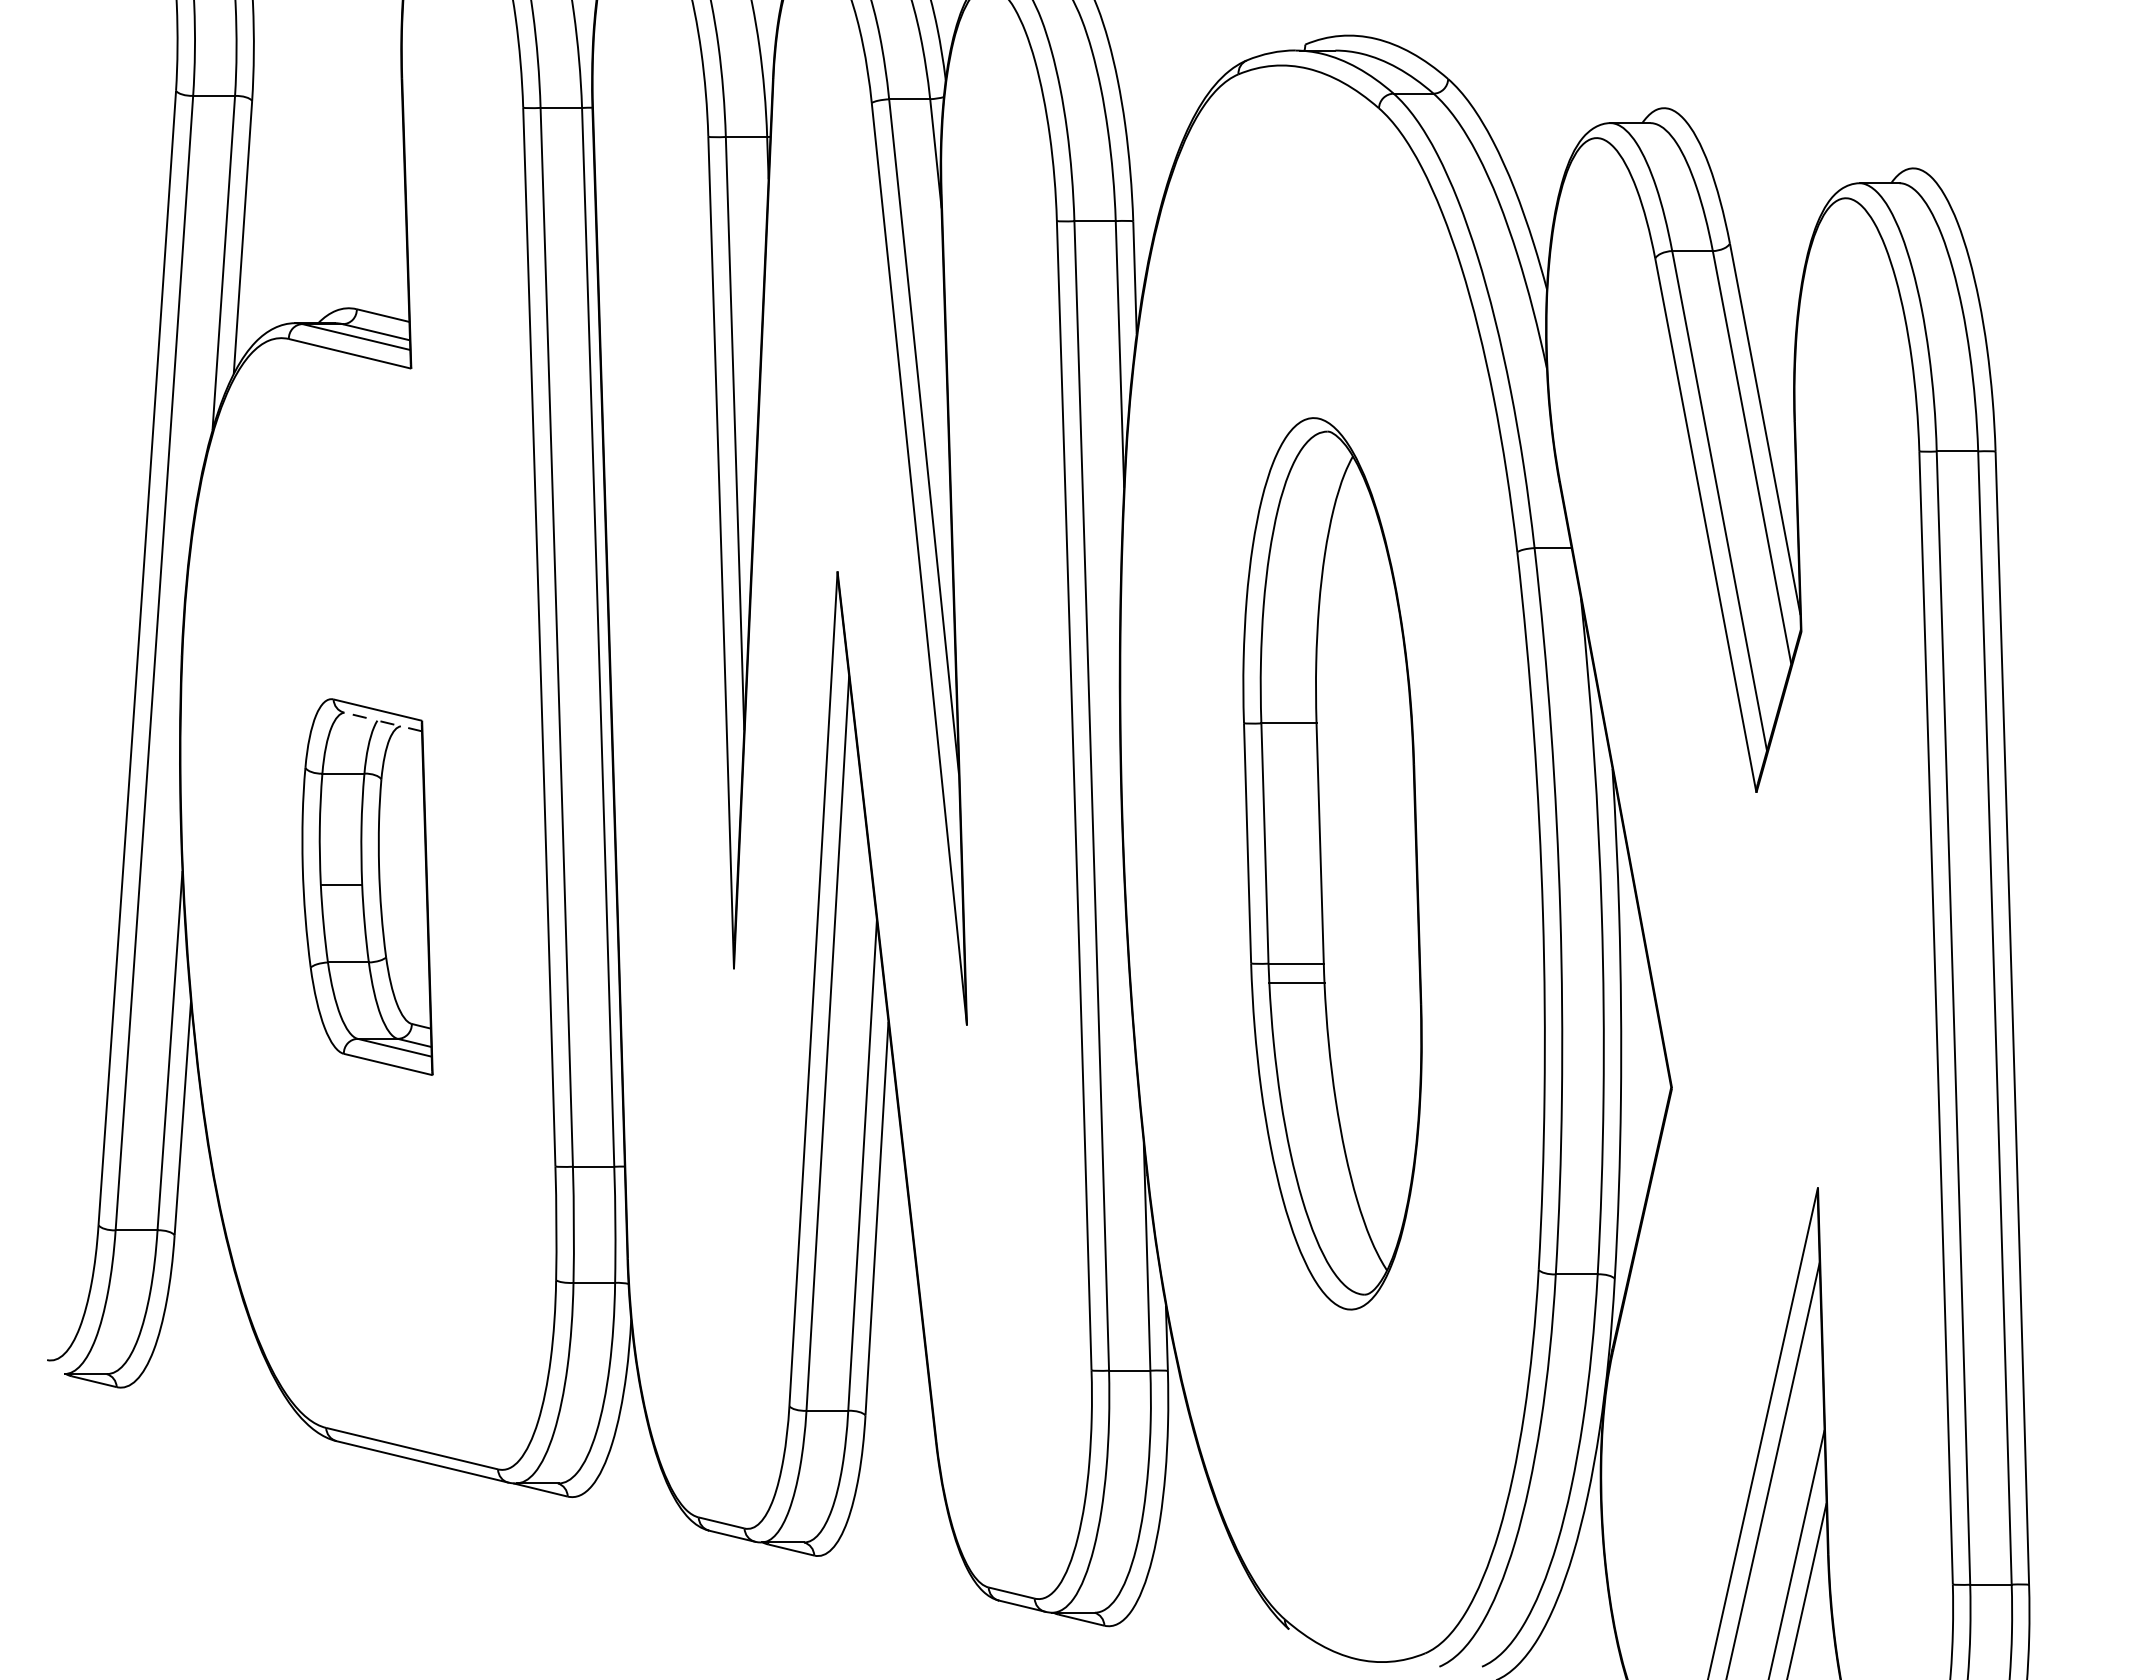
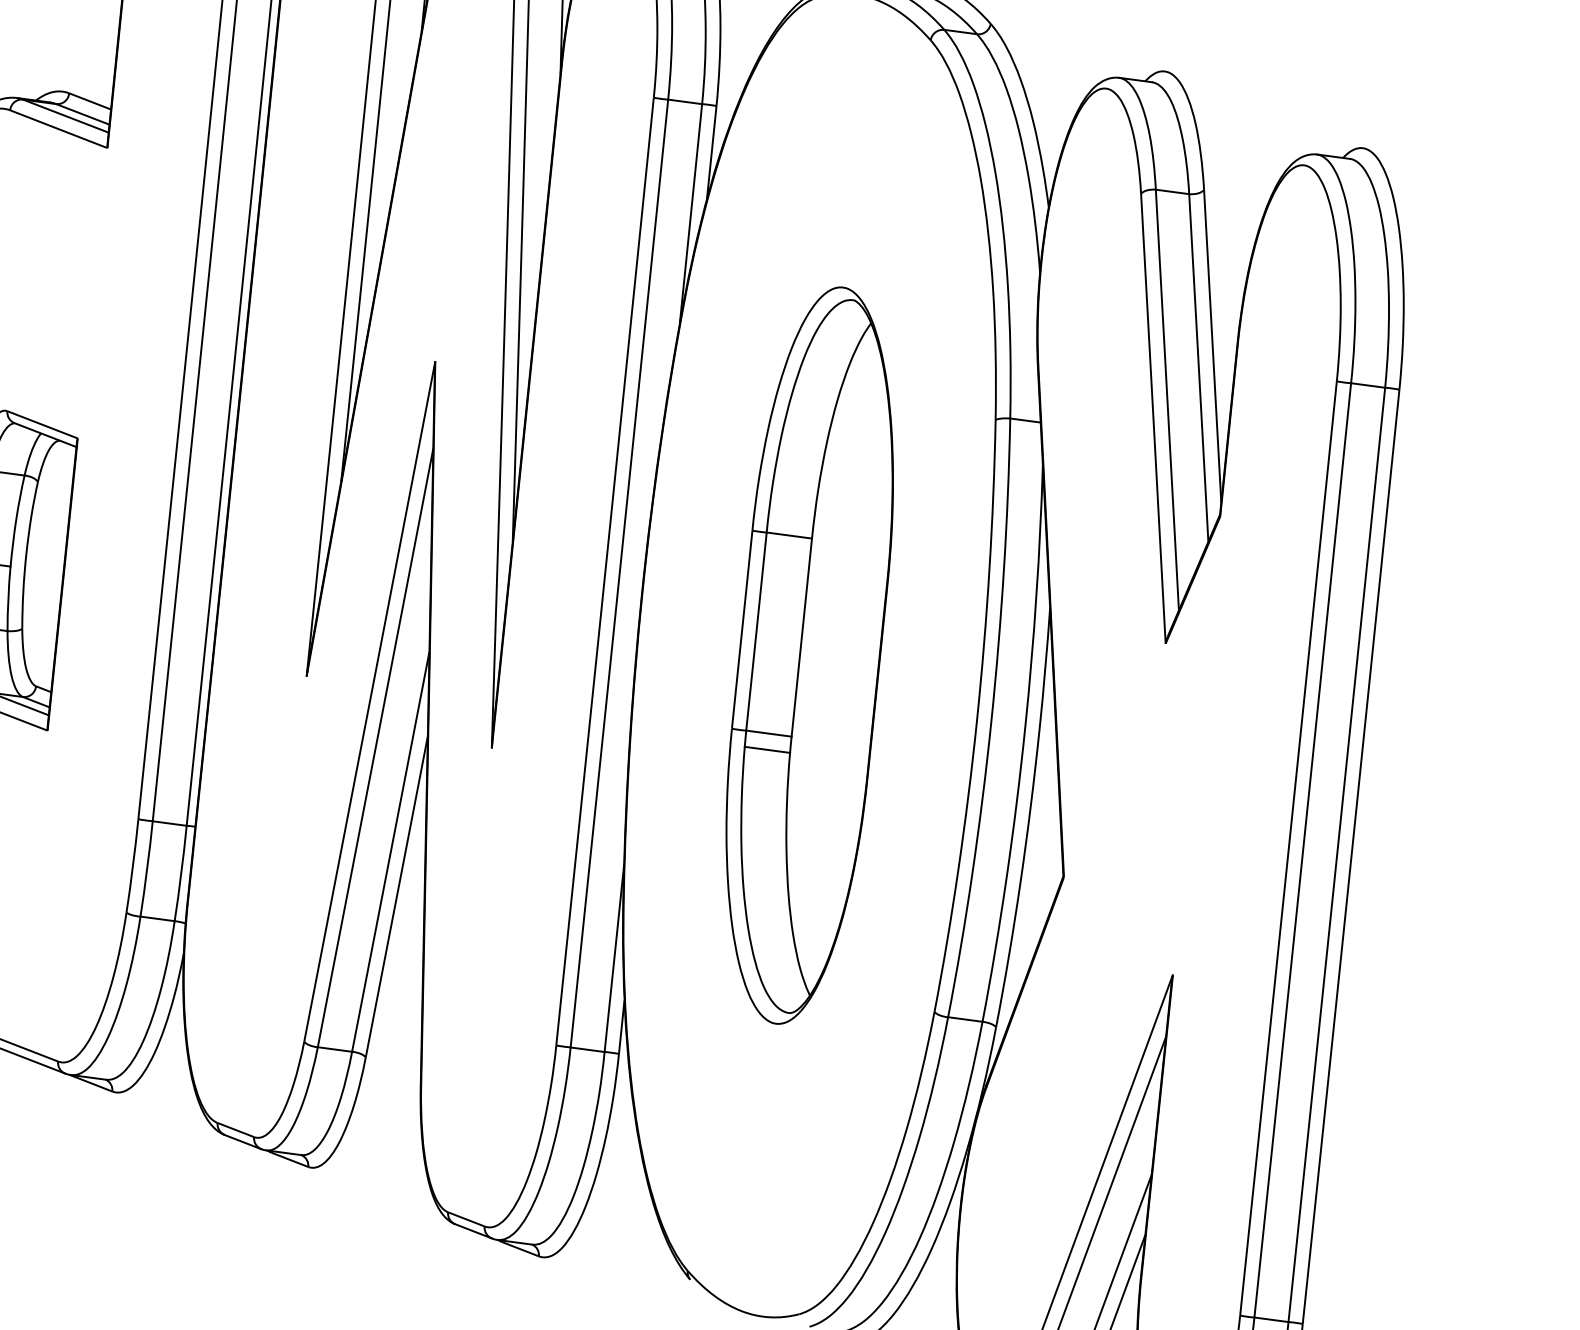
line: (382, 721) -> (45, 434), dashed -> solid

